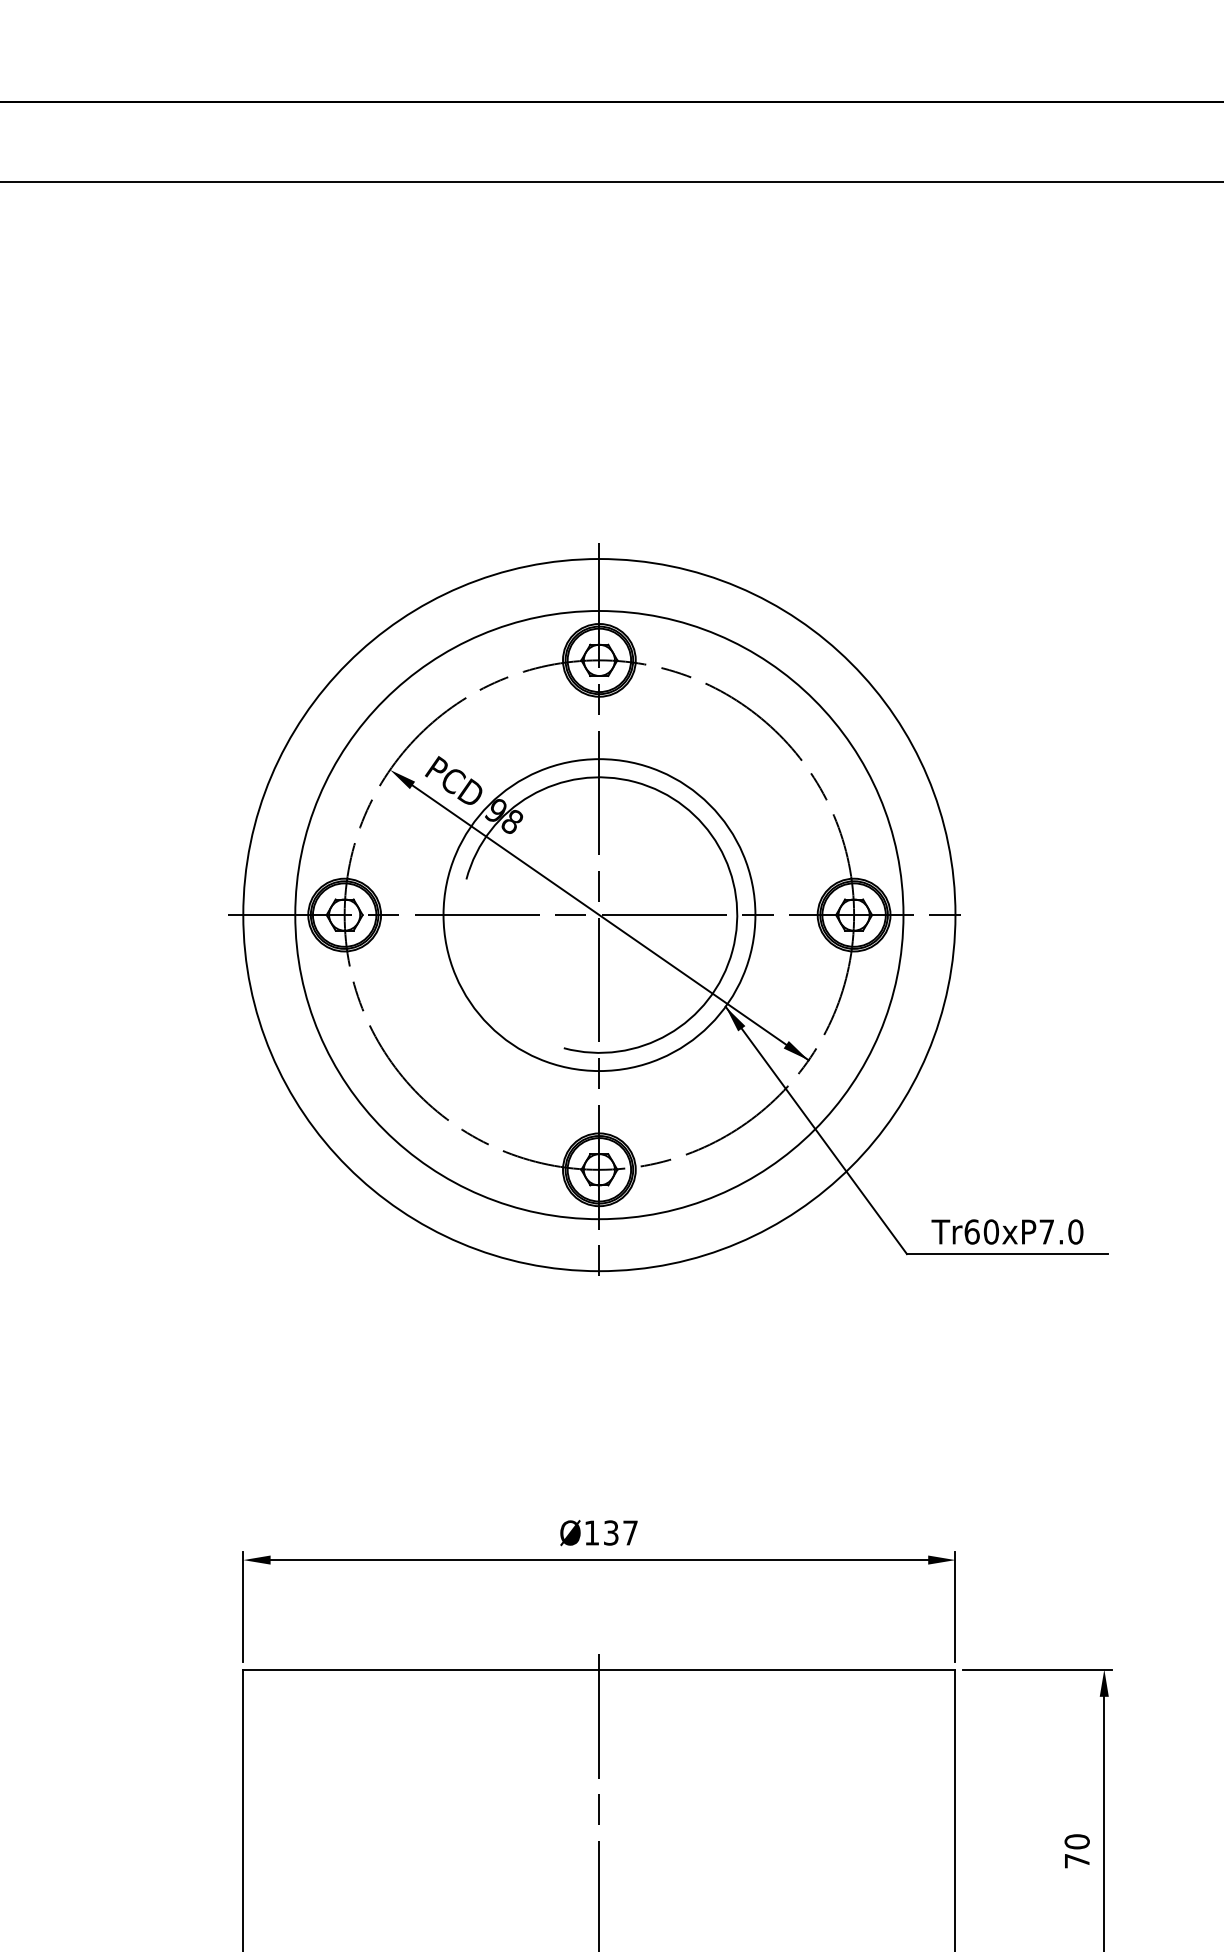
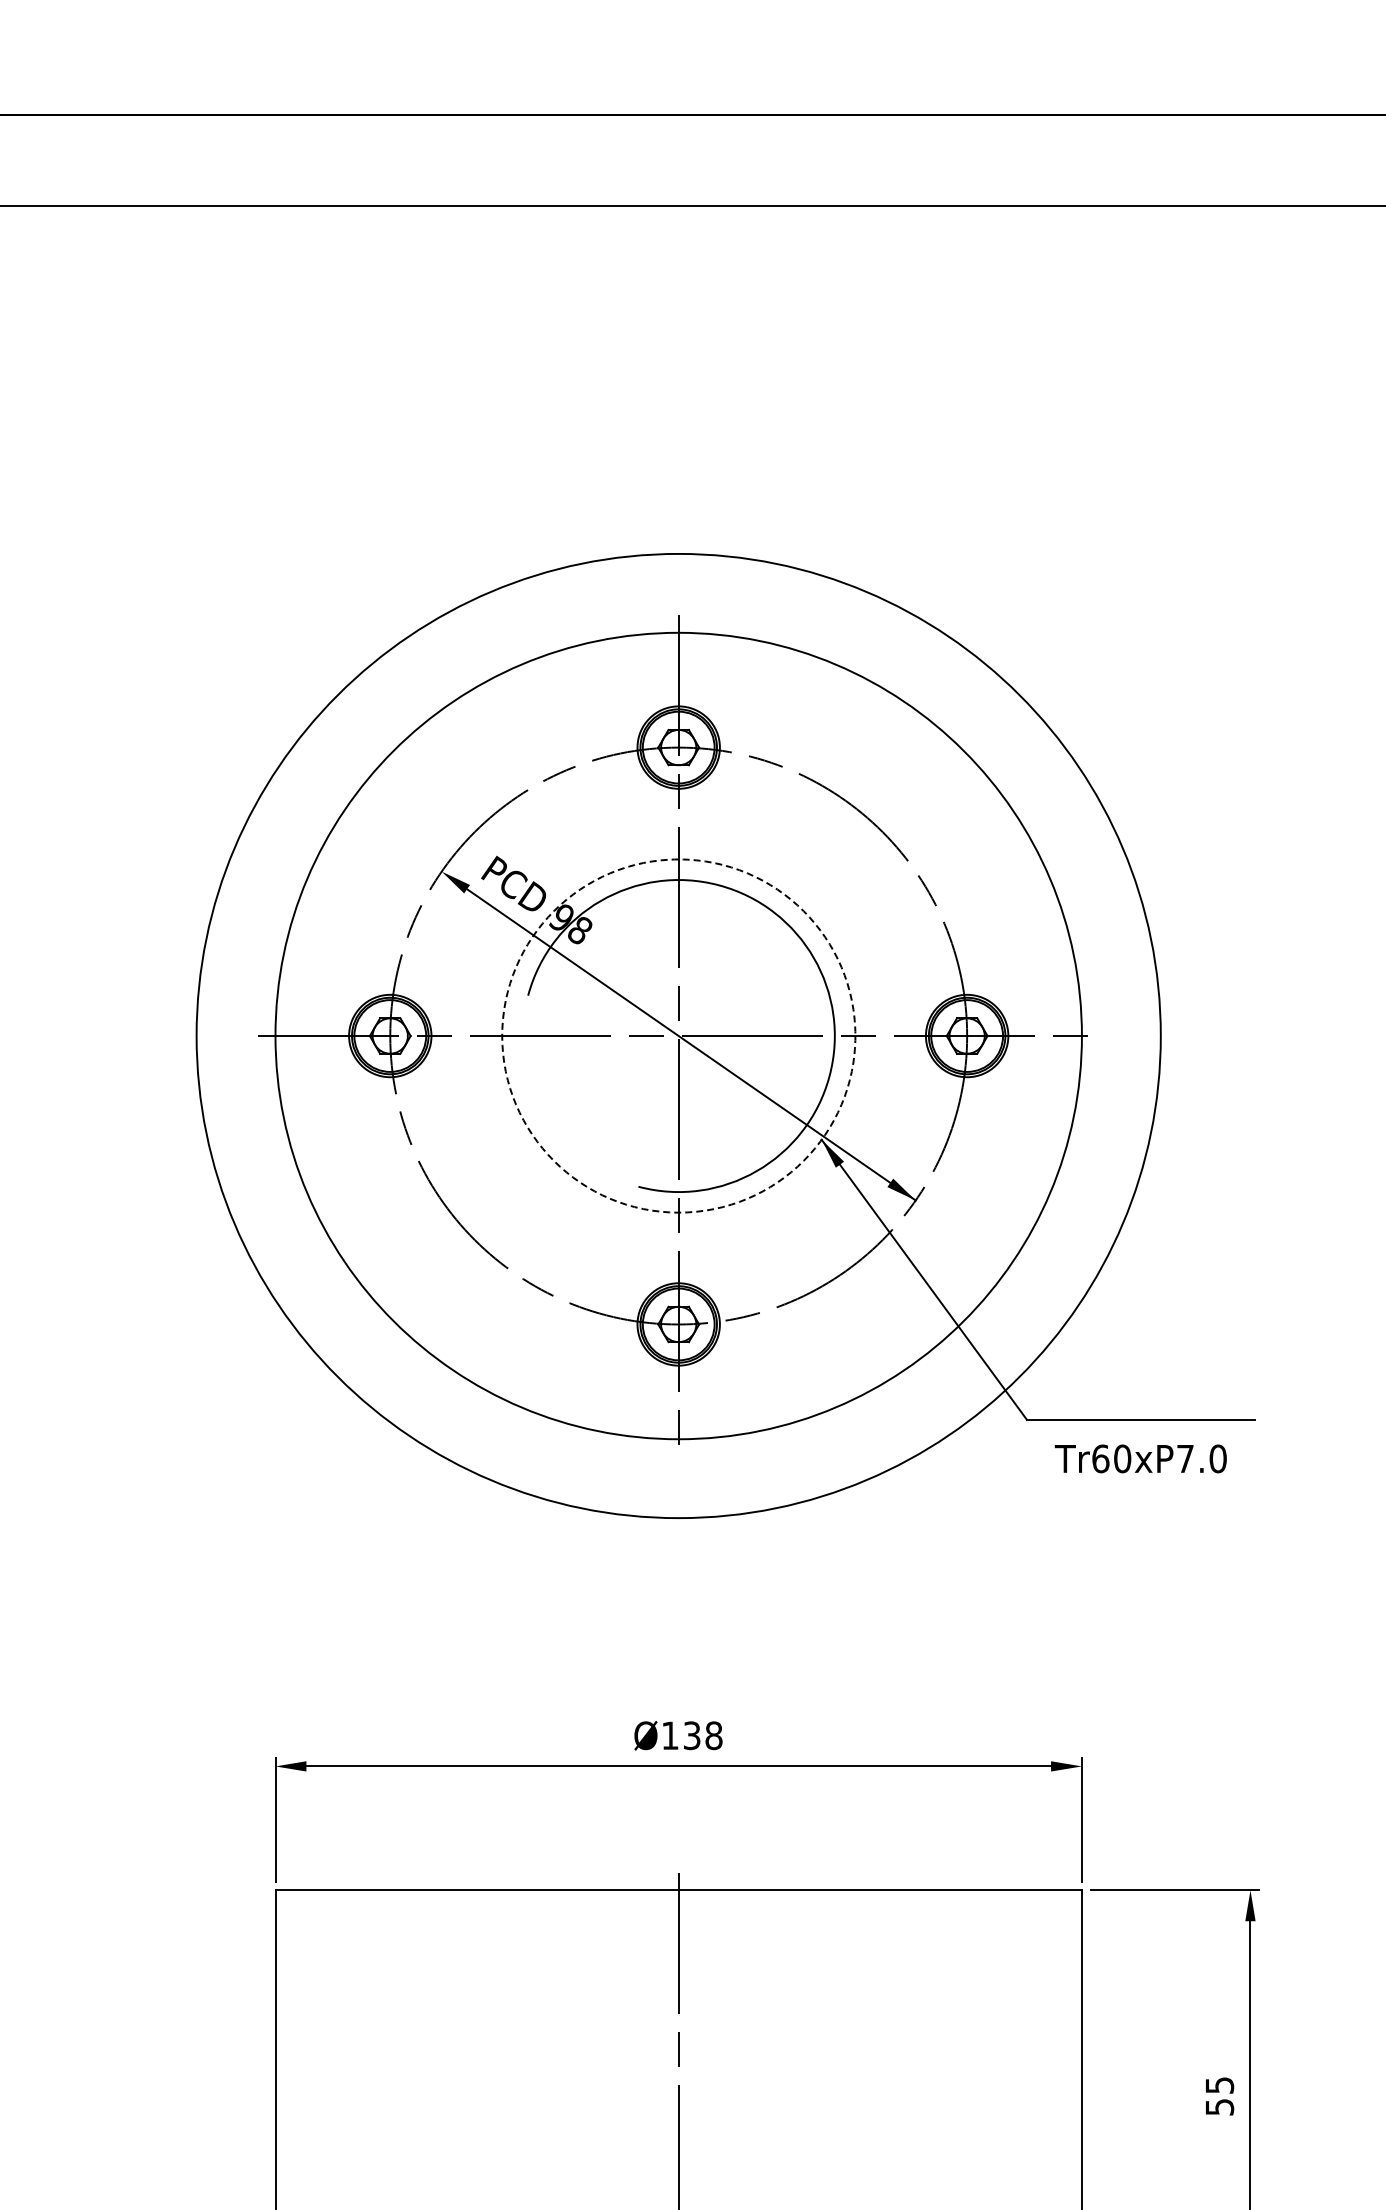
circle: (599, 914) -> (678, 1035), size x1.4
circle: (599, 914) -> (678, 1035), solid -> dashed
text: (1007, 1231) -> (1140, 1458), moved
text: (630, 1532) -> (713, 1735), Ø137 -> Ø138
text: (1076, 1850) -> (1219, 2095), 70 -> 55

